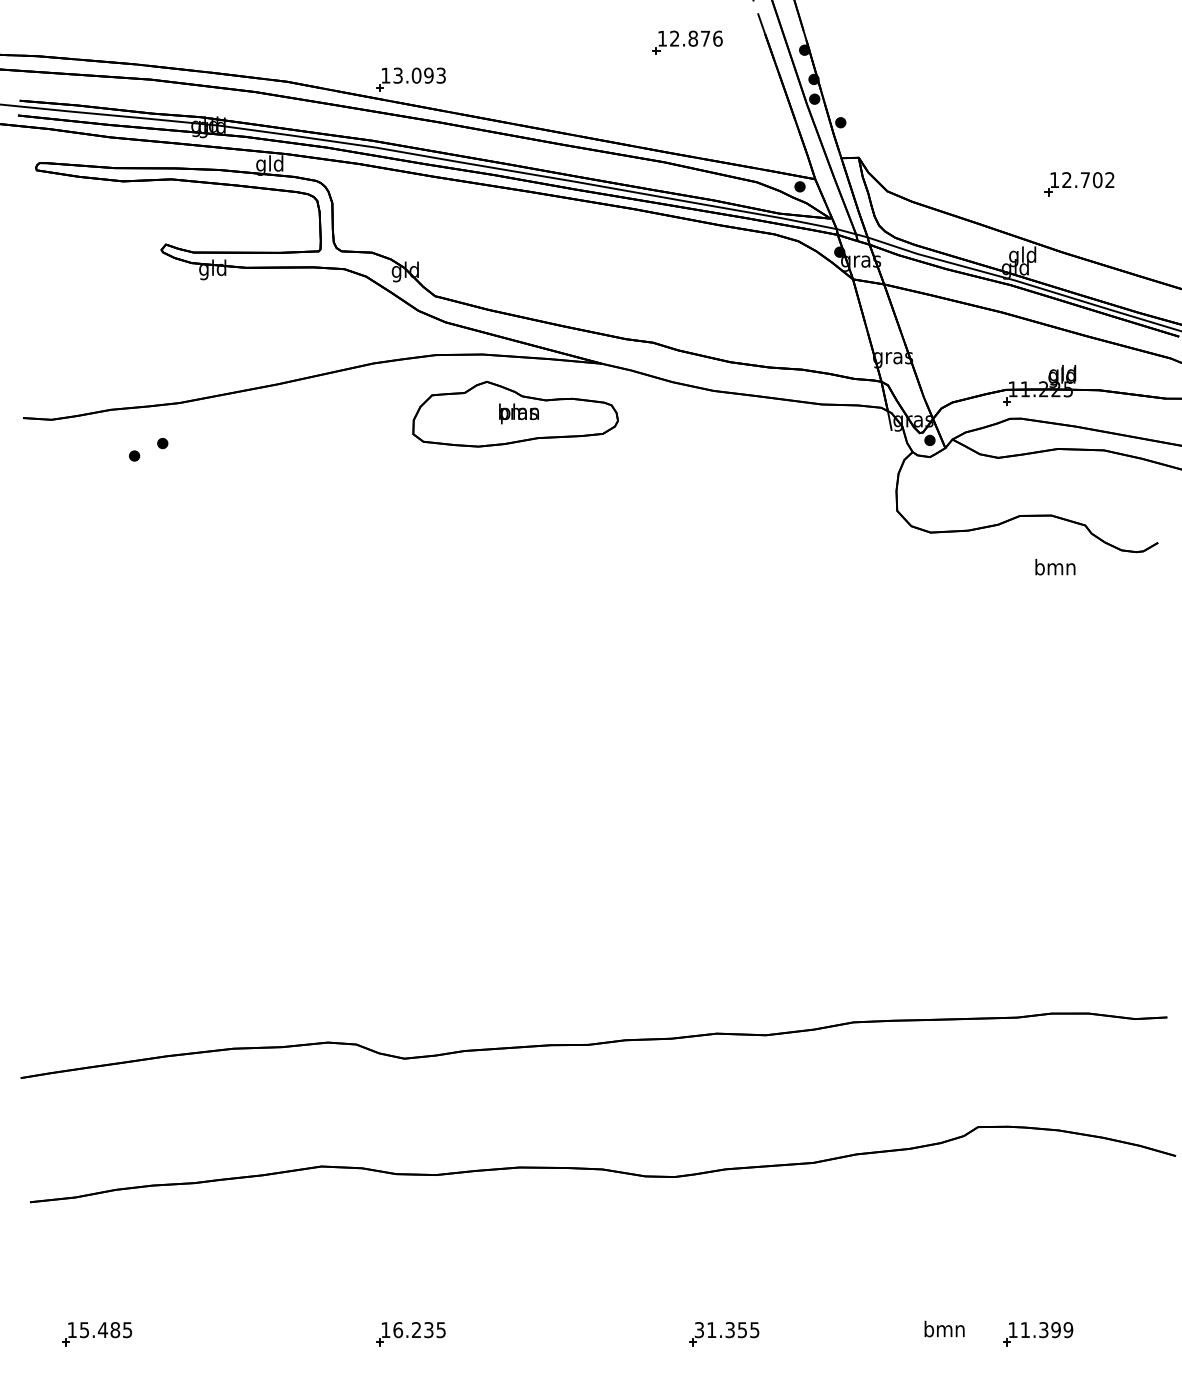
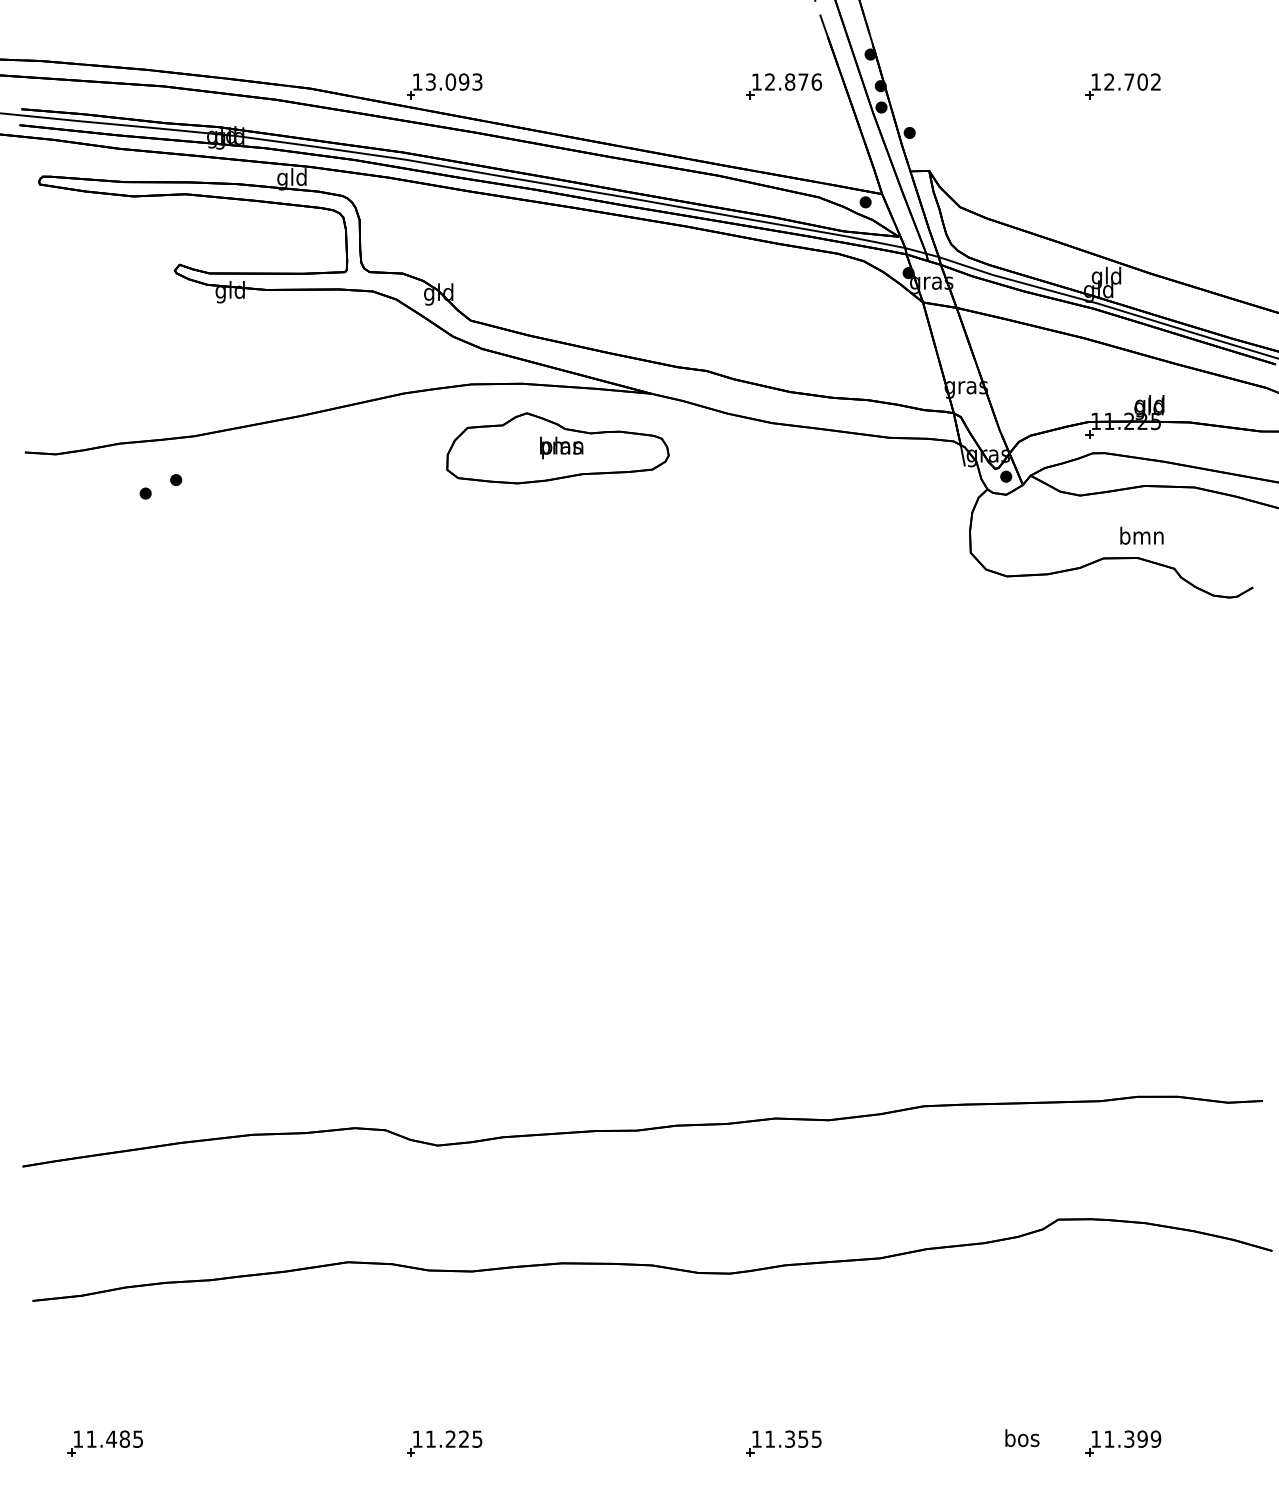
part: (688, 42) -> (784, 86), moved
part: (1079, 184) -> (1122, 86), moved
text: (1054, 566) -> (1141, 535), moved
text: (84, 1329) -> (91, 1438), 15.485 -> 11.485
text: (413, 1329) -> (447, 1438), 16.235 -> 11.225
text: (699, 1329) -> (756, 1438), 31.355 -> 11.355
text: (944, 1329) -> (1021, 1438), bmn -> bos

